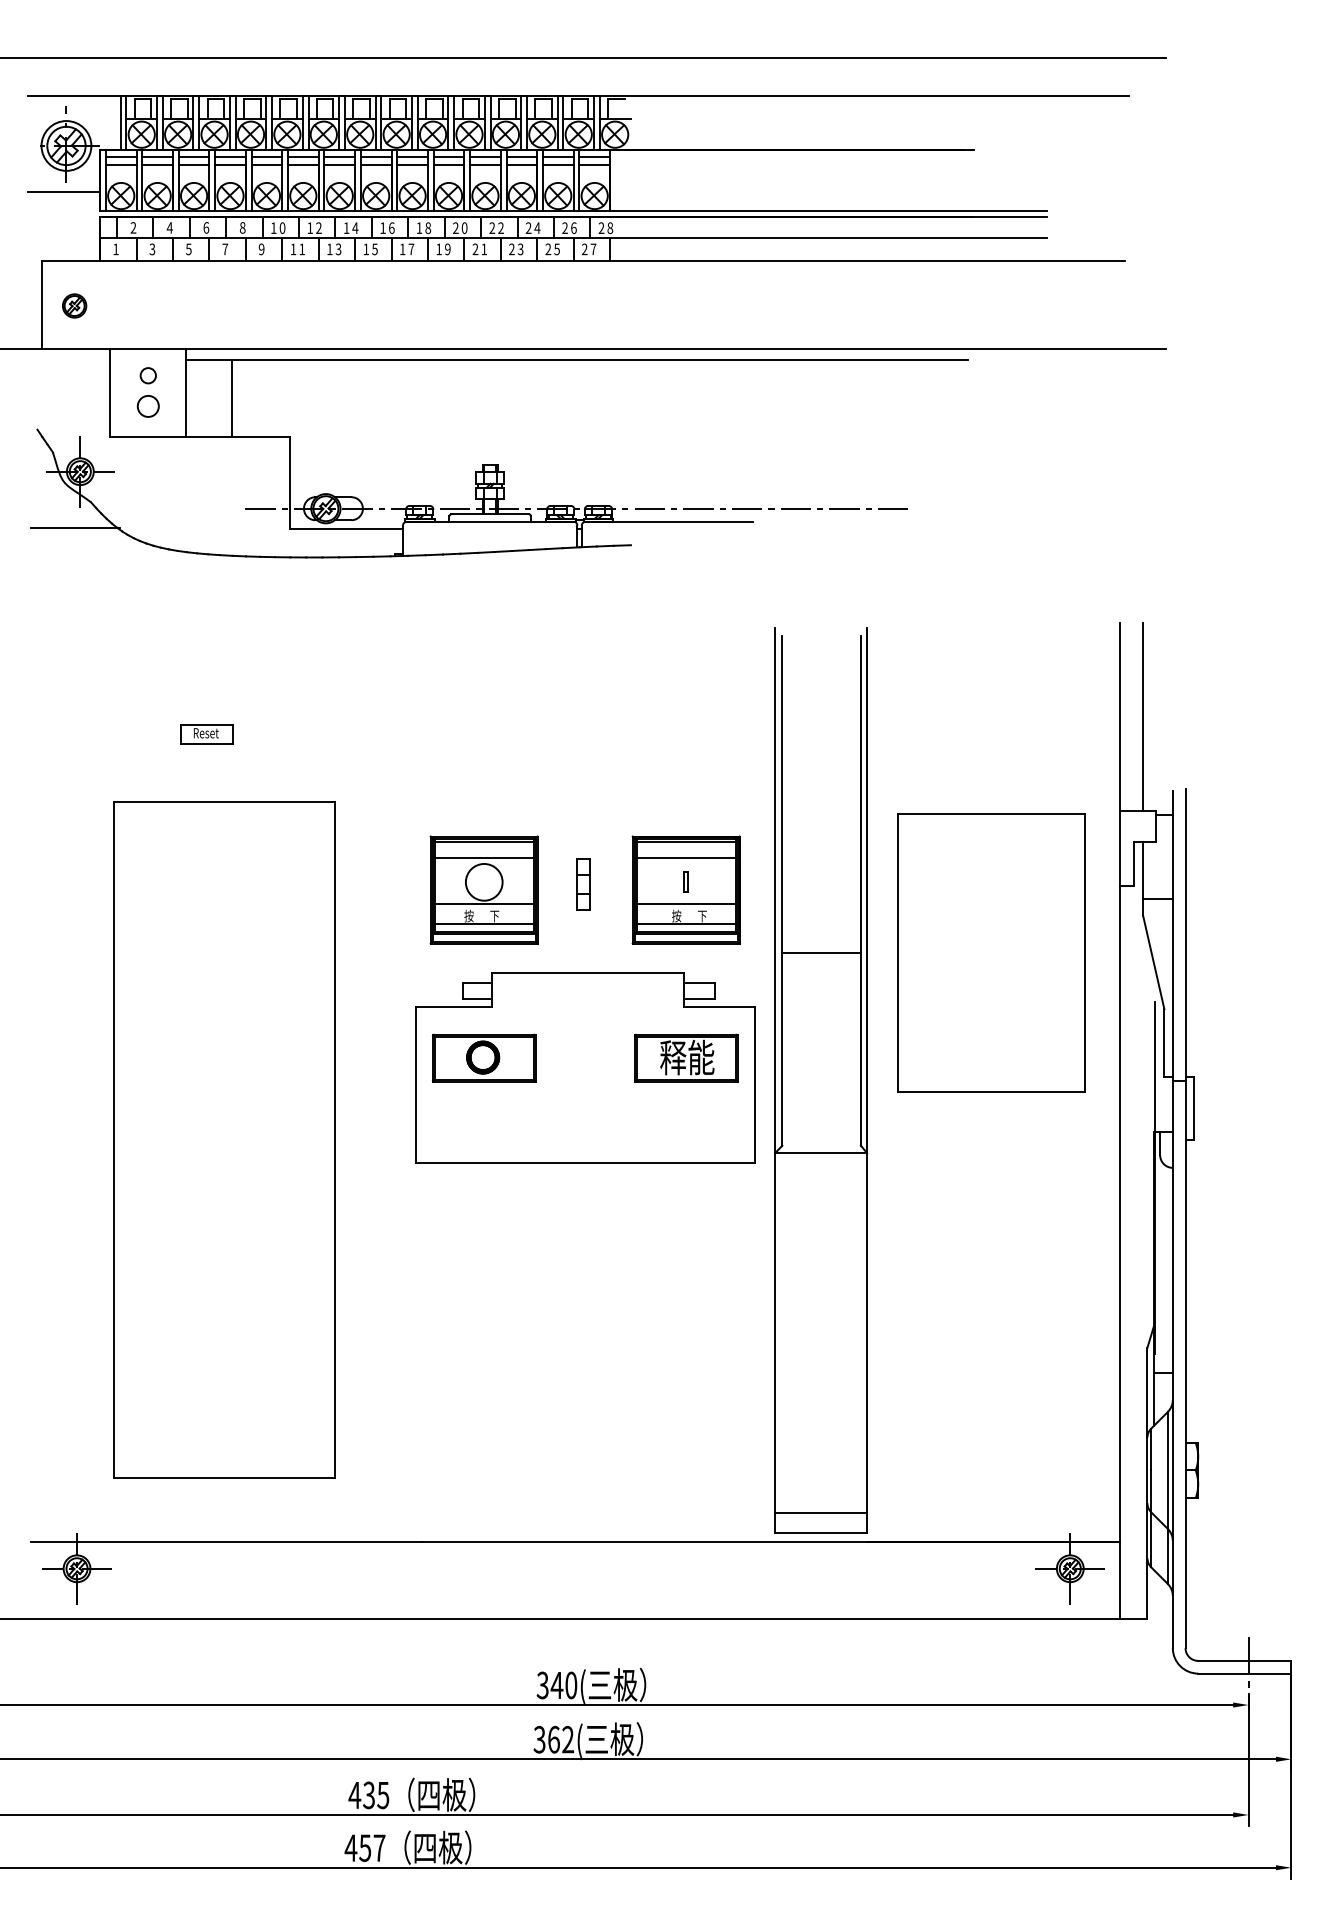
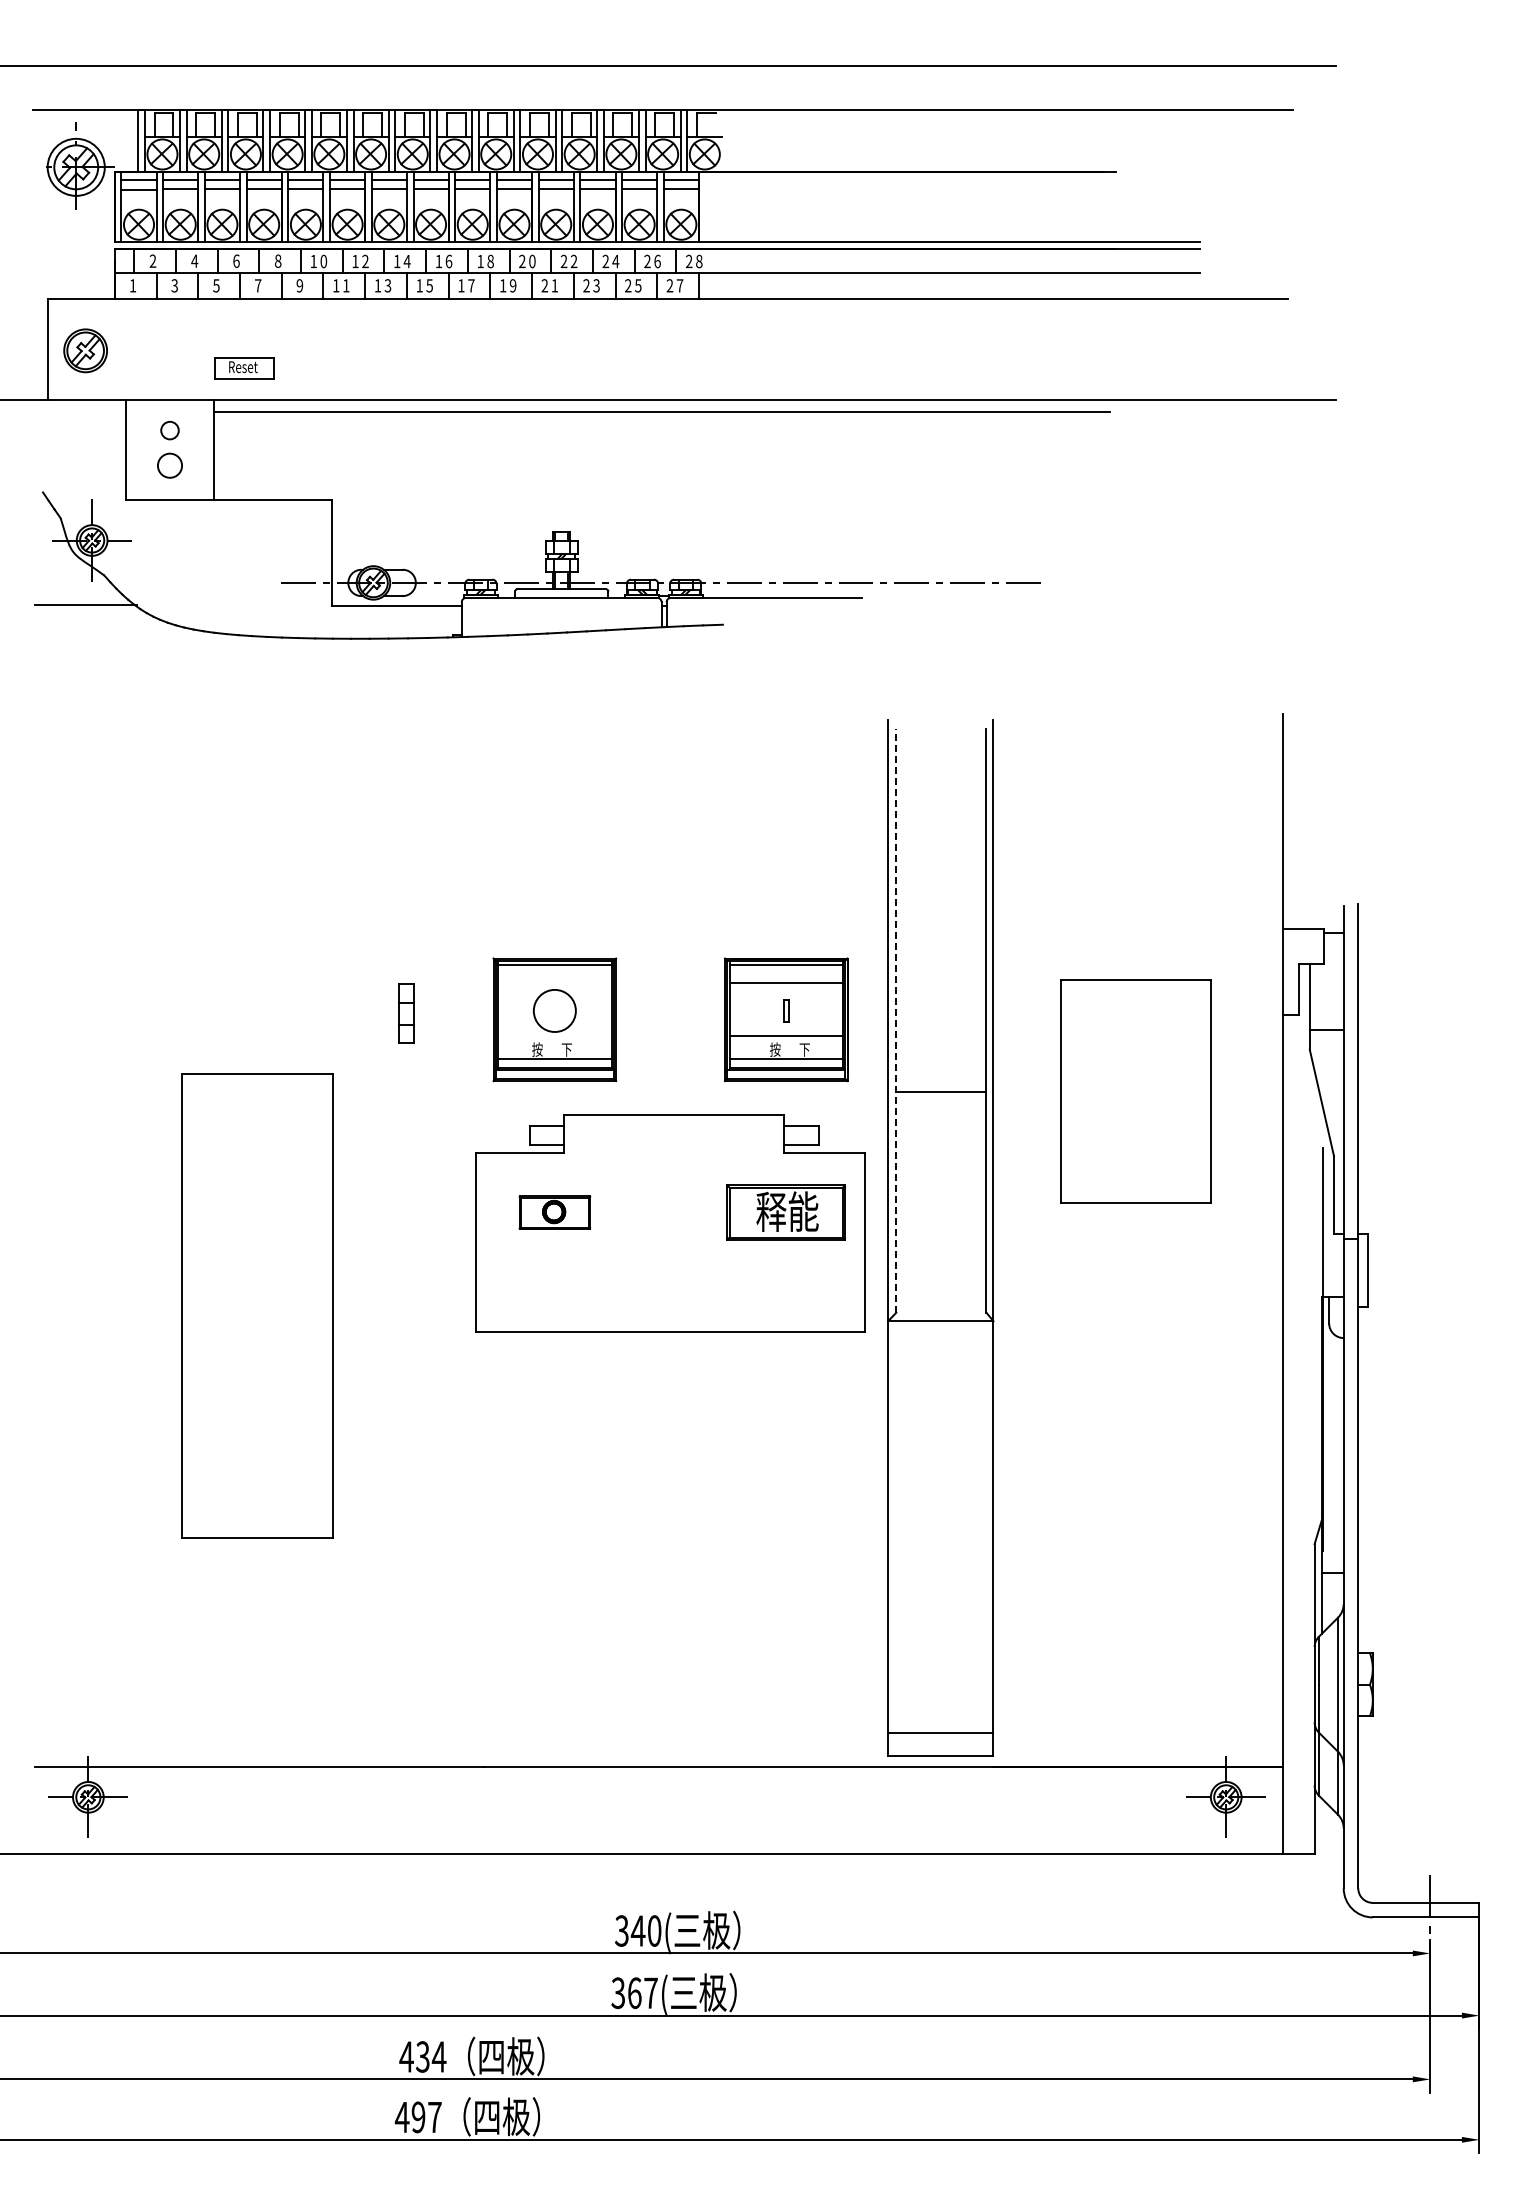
line: (64, 191) -> (73, 219), removed
part: (74, 305) -> (85, 350), size x1.6
line: (232, 398) -> (266, 456), removed
line: (1142, 716) -> (1309, 821), removed
part: (207, 734) -> (244, 368), moved
line: (483, 858) -> (554, 983), removed
part: (583, 884) -> (406, 1013), moved
line: (782, 890) -> (896, 1020), solid -> dashed
line: (483, 903) -> (554, 1035), removed
part: (991, 952) -> (1135, 1091), size x0.7
part: (483, 1058) -> (554, 1212), size x0.6
part: (224, 1139) -> (257, 1305), size x0.6
text: (567, 1739) -> (650, 1992), 362( -> 367(
text: (382, 1795) -> (438, 2056), 435 -> 434
text: (365, 1848) -> (418, 2117), 457 -> 497

